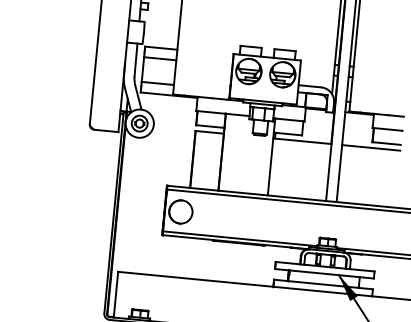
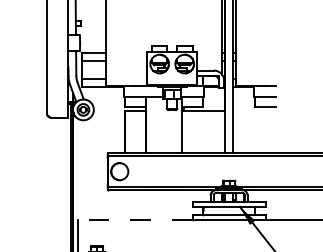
line: (371, 148) -> (254, 111), removed
line: (194, 278) -> (134, 219), solid -> dashed

